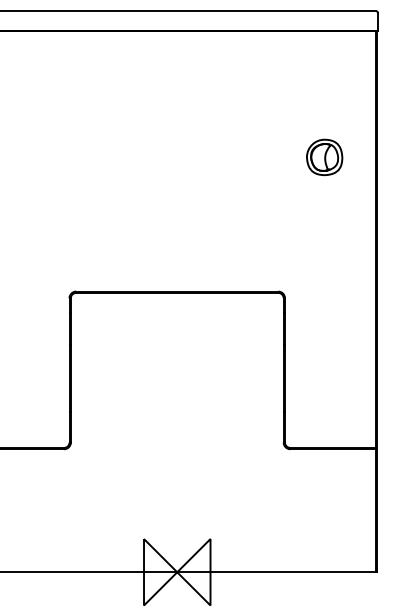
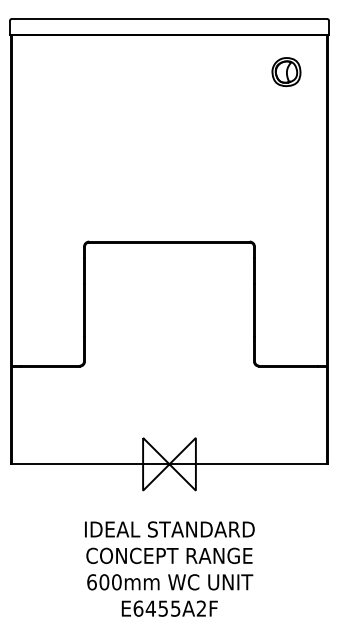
part: (324, 156) -> (286, 71), moved

